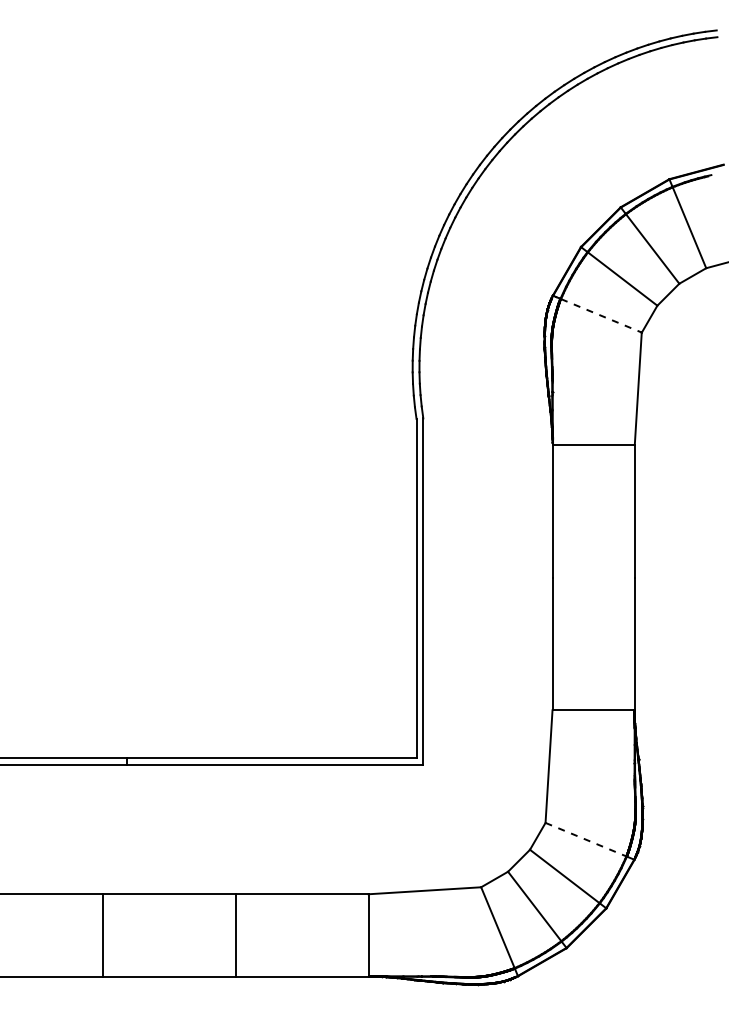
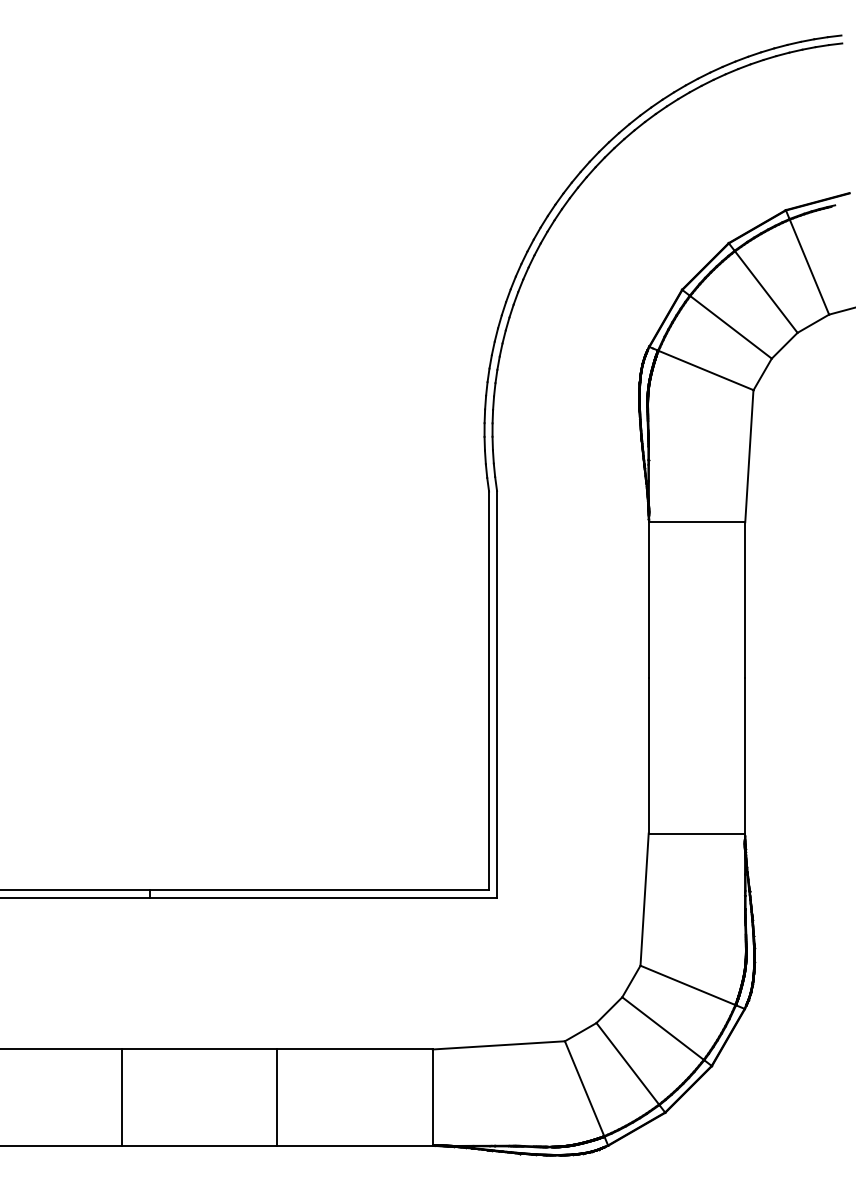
line: (601, 315) -> (706, 370), dashed -> solid
line: (585, 839) -> (687, 985), dashed -> solid

